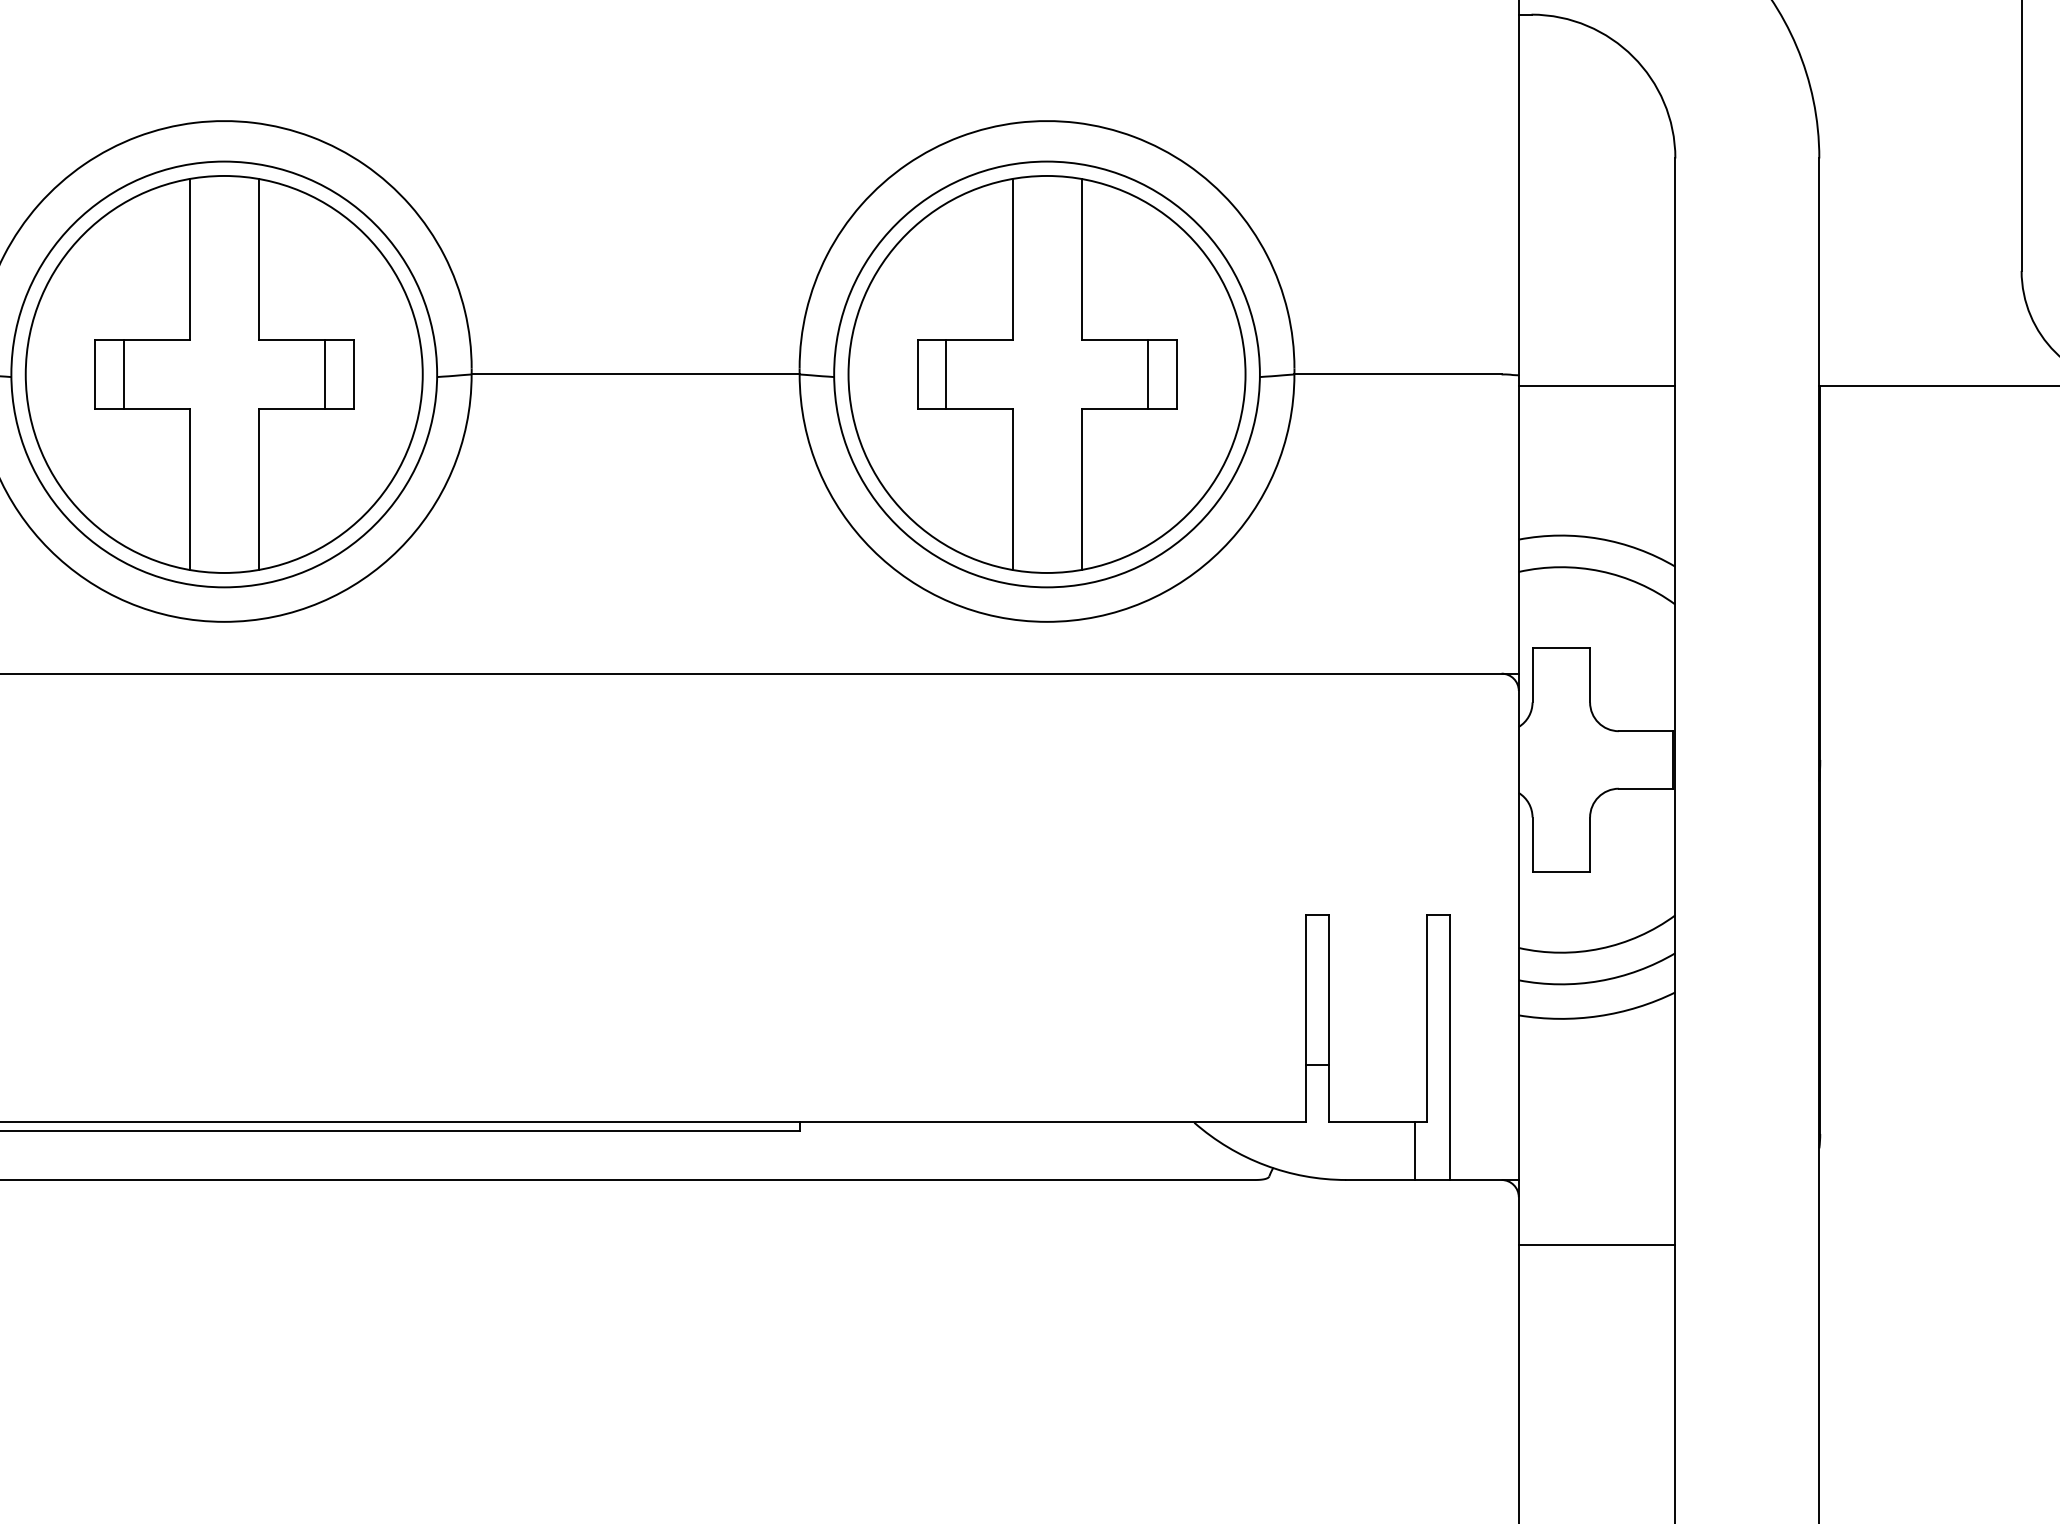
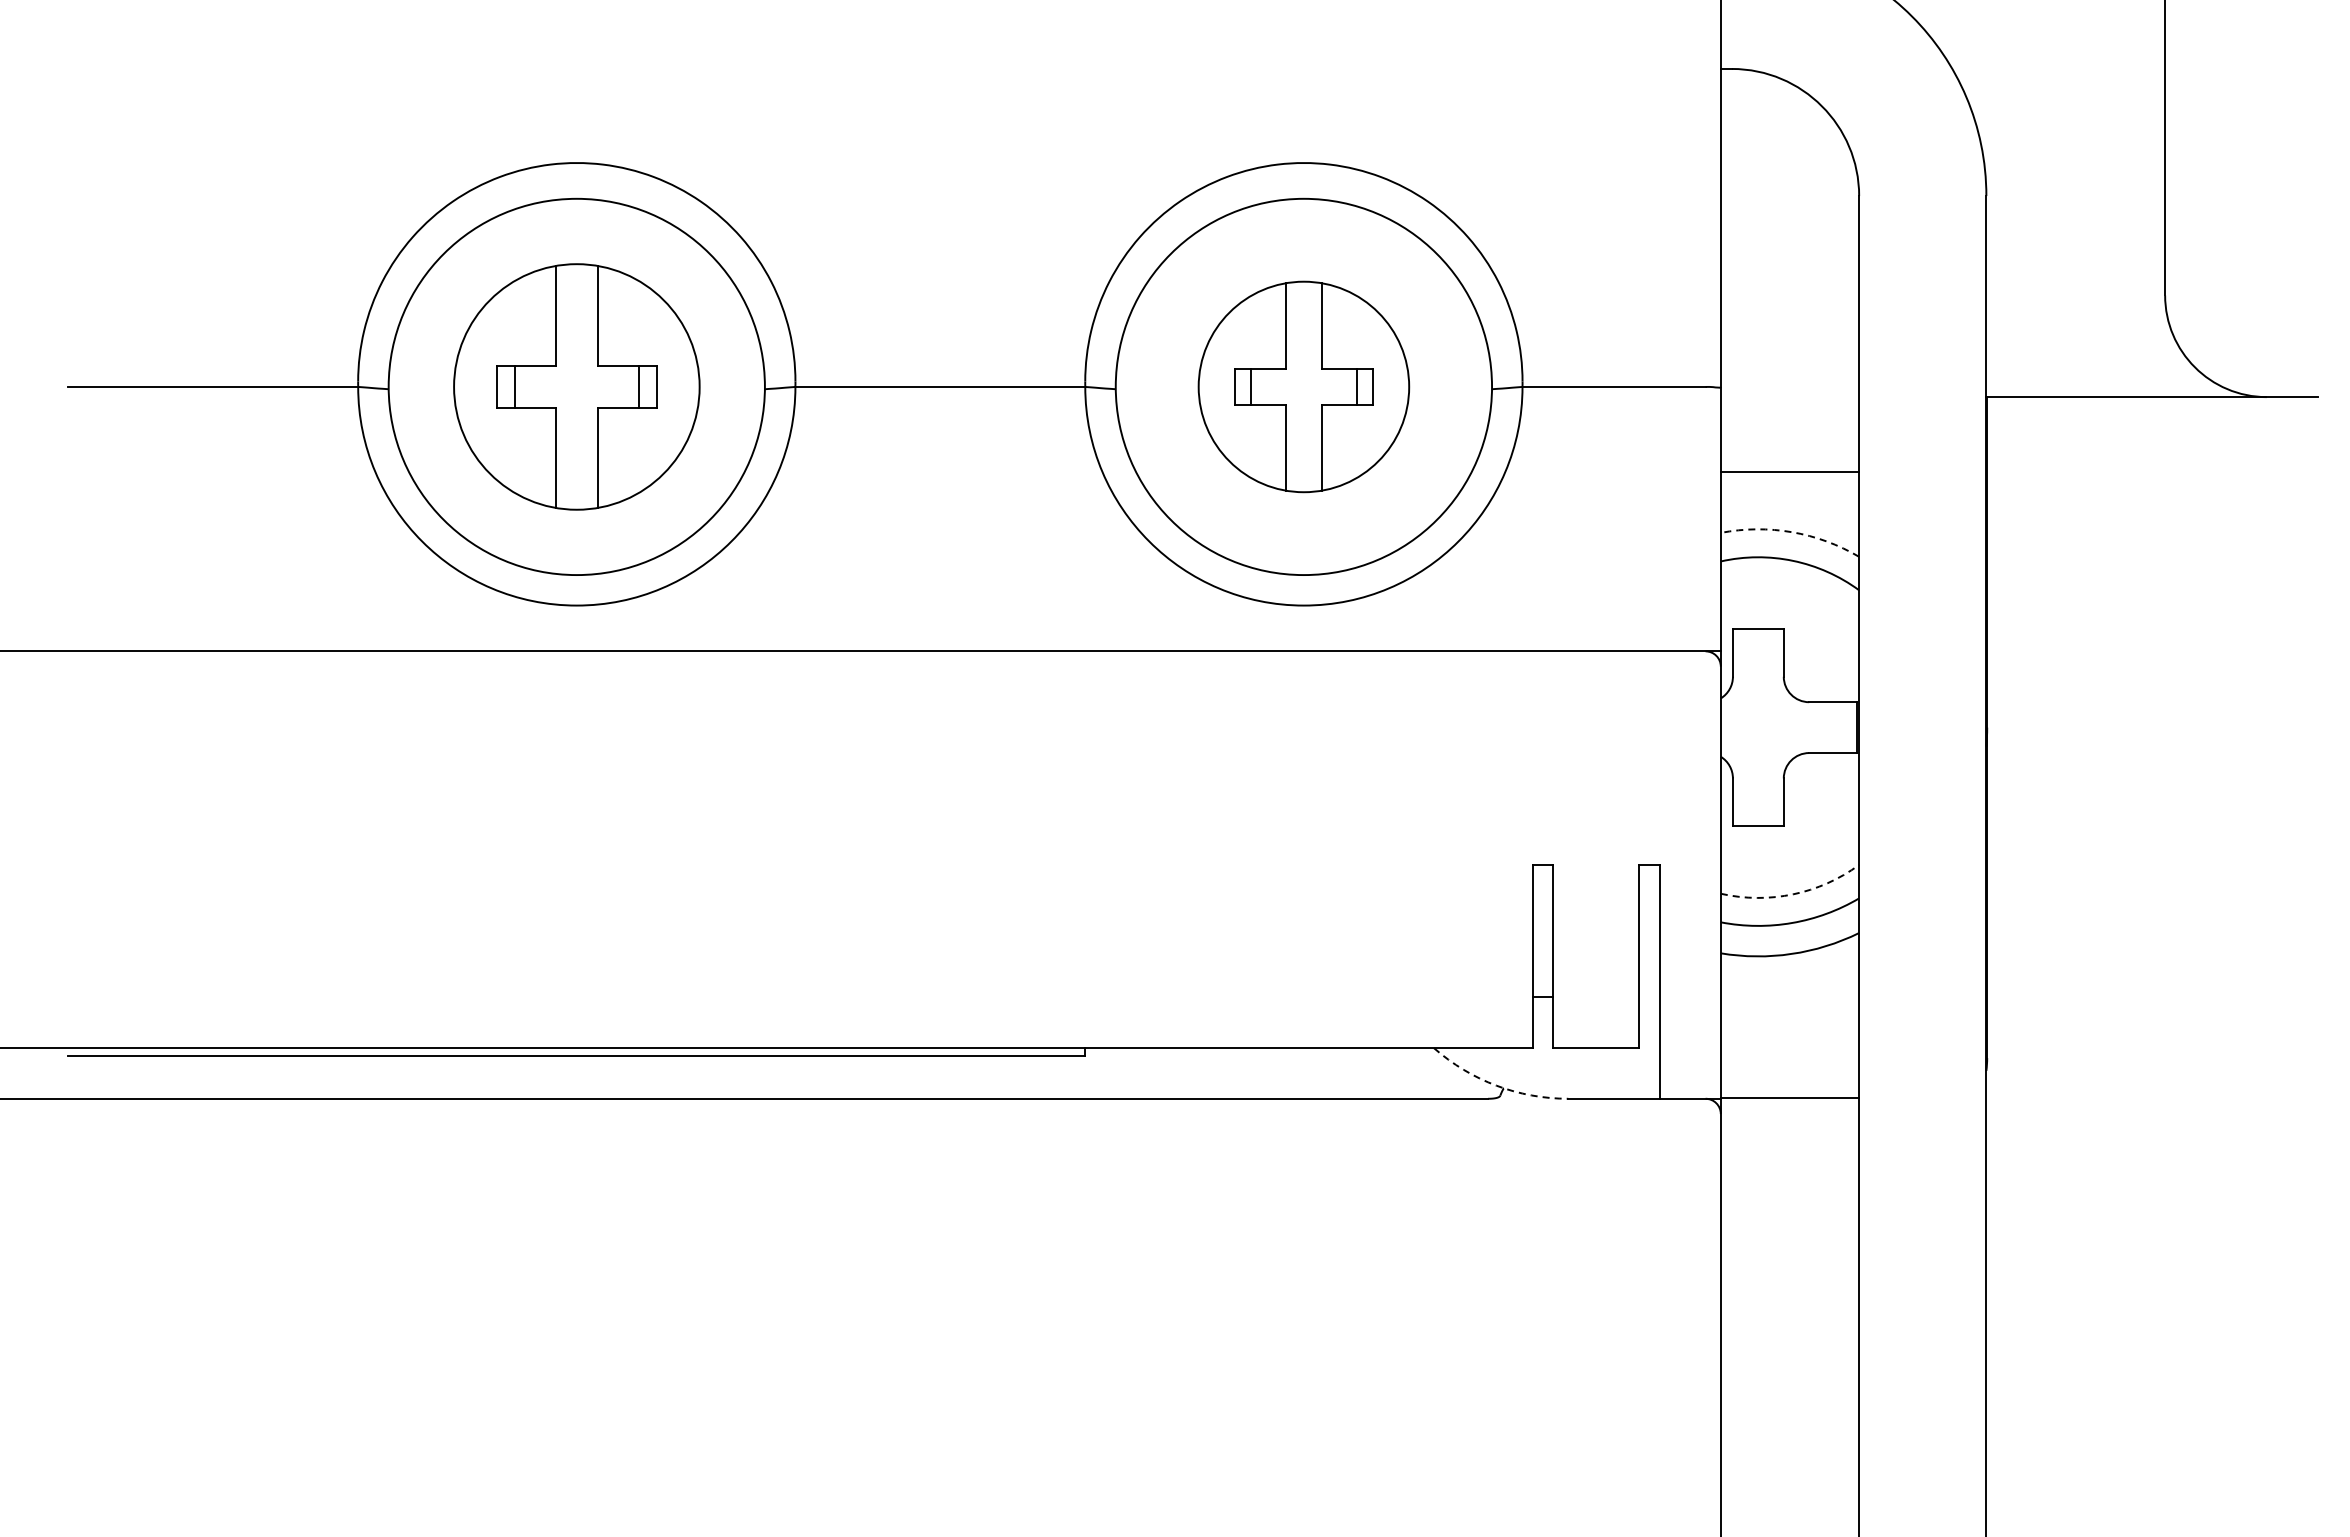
part: (223, 373) -> (576, 386), size x0.7
part: (1046, 373) -> (1303, 386), size x0.6
line: (1596, 386) -> (1789, 472), moved
arc: (1599, 539) -> (1792, 532), solid -> dashed
arc: (1601, 948) -> (1793, 894), solid -> dashed
line: (1415, 1150) -> (1629, 1072), removed
arc: (1264, 1164) -> (1496, 1085), solid -> dashed
line: (1596, 1245) -> (1789, 1097), moved

